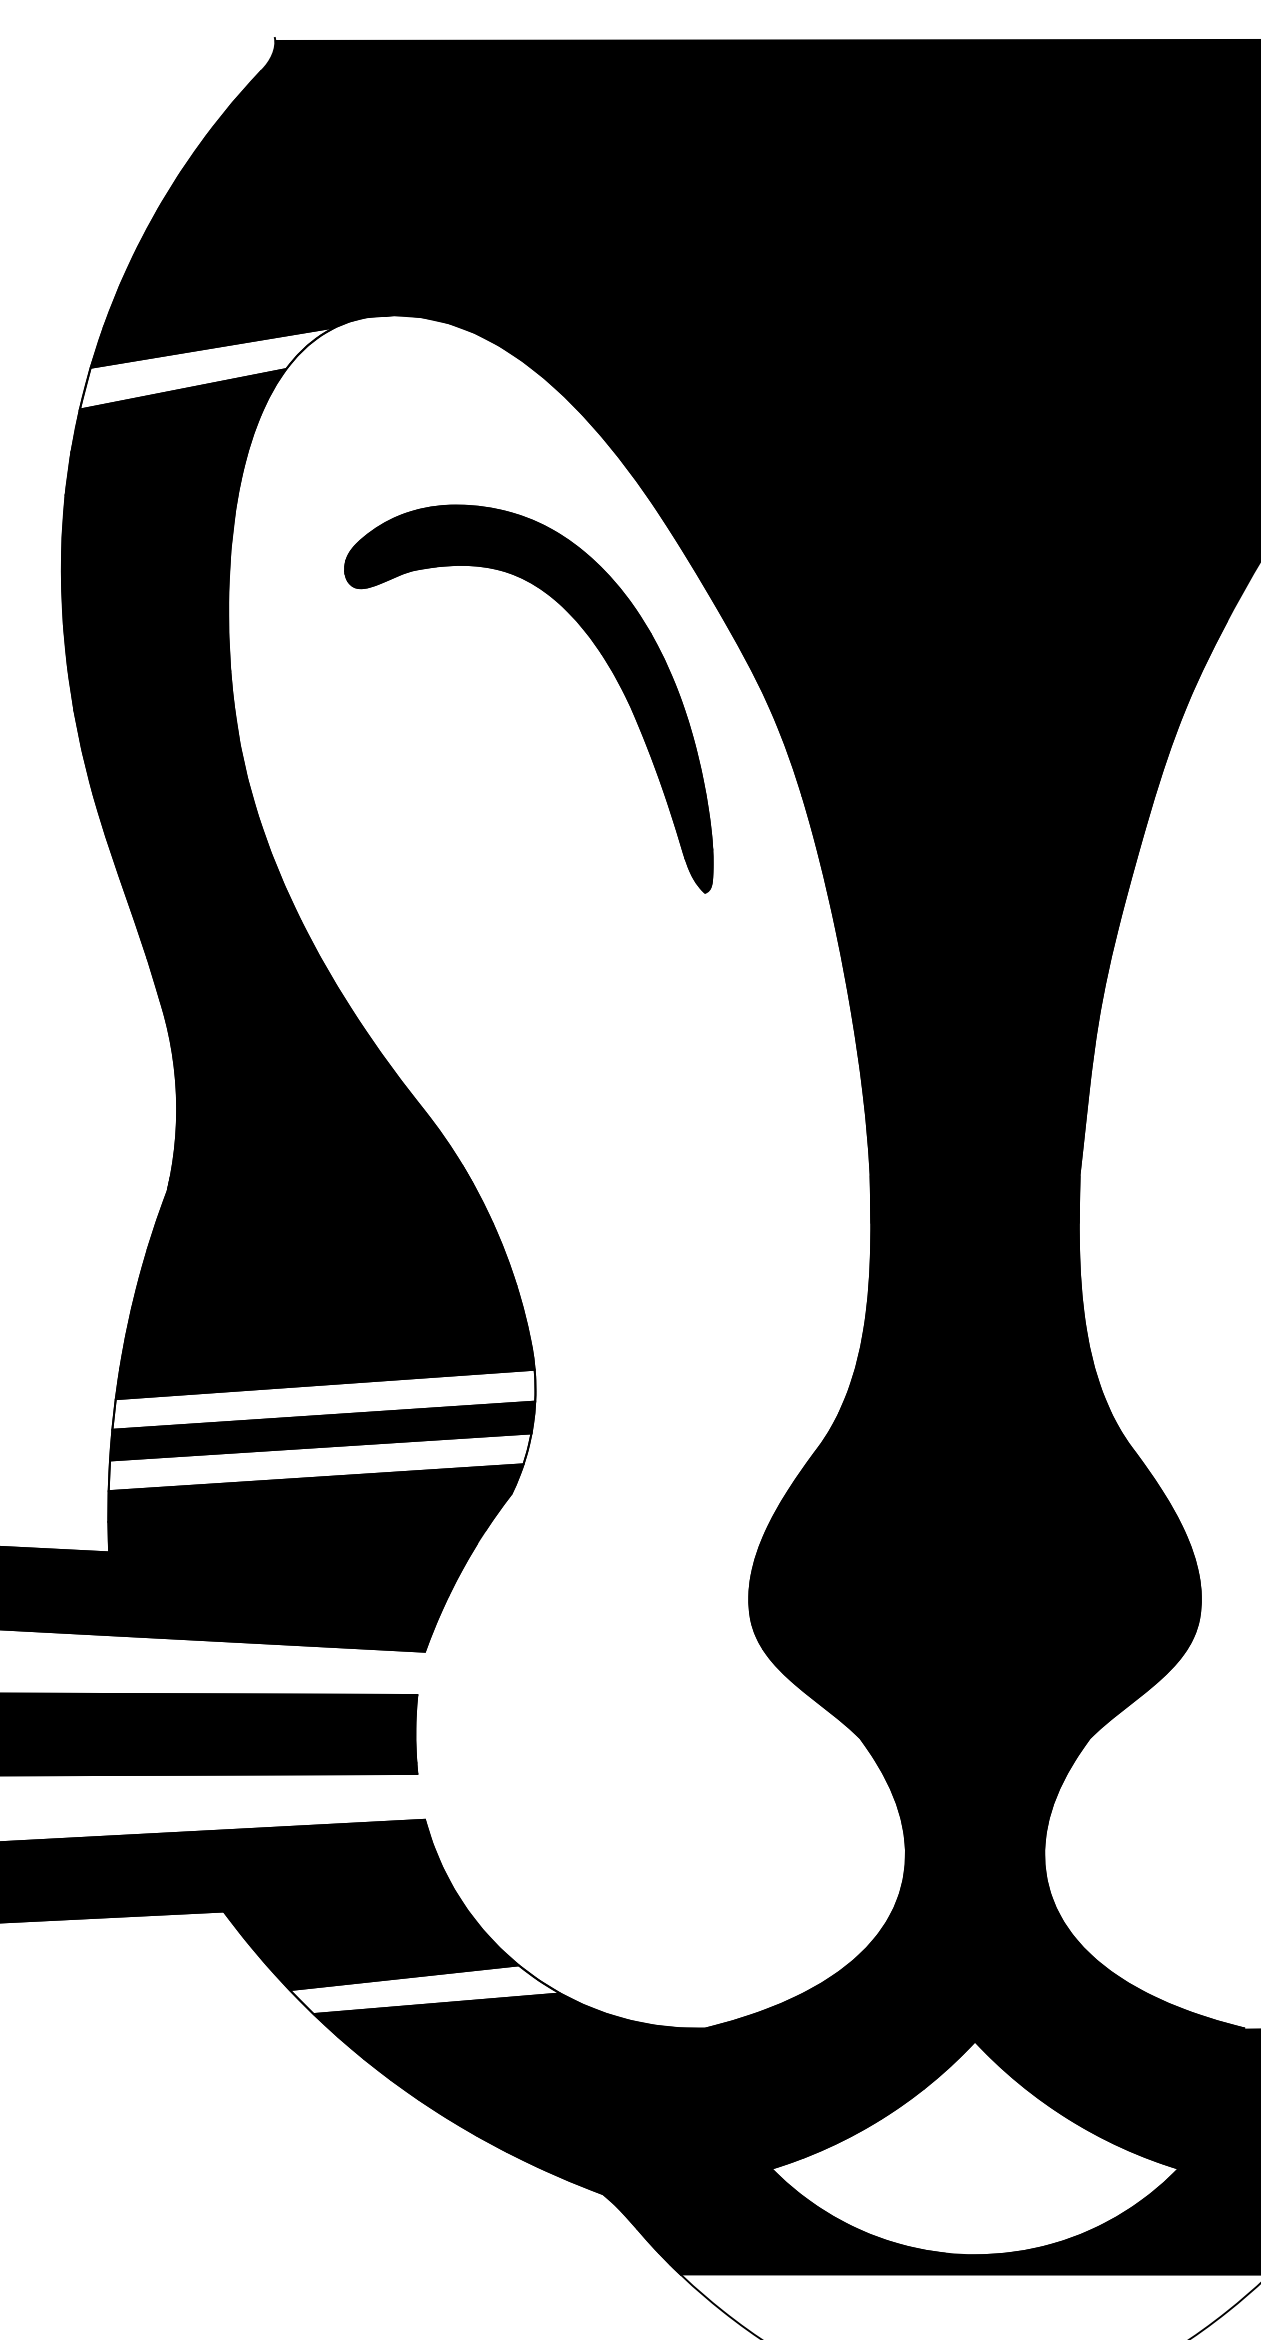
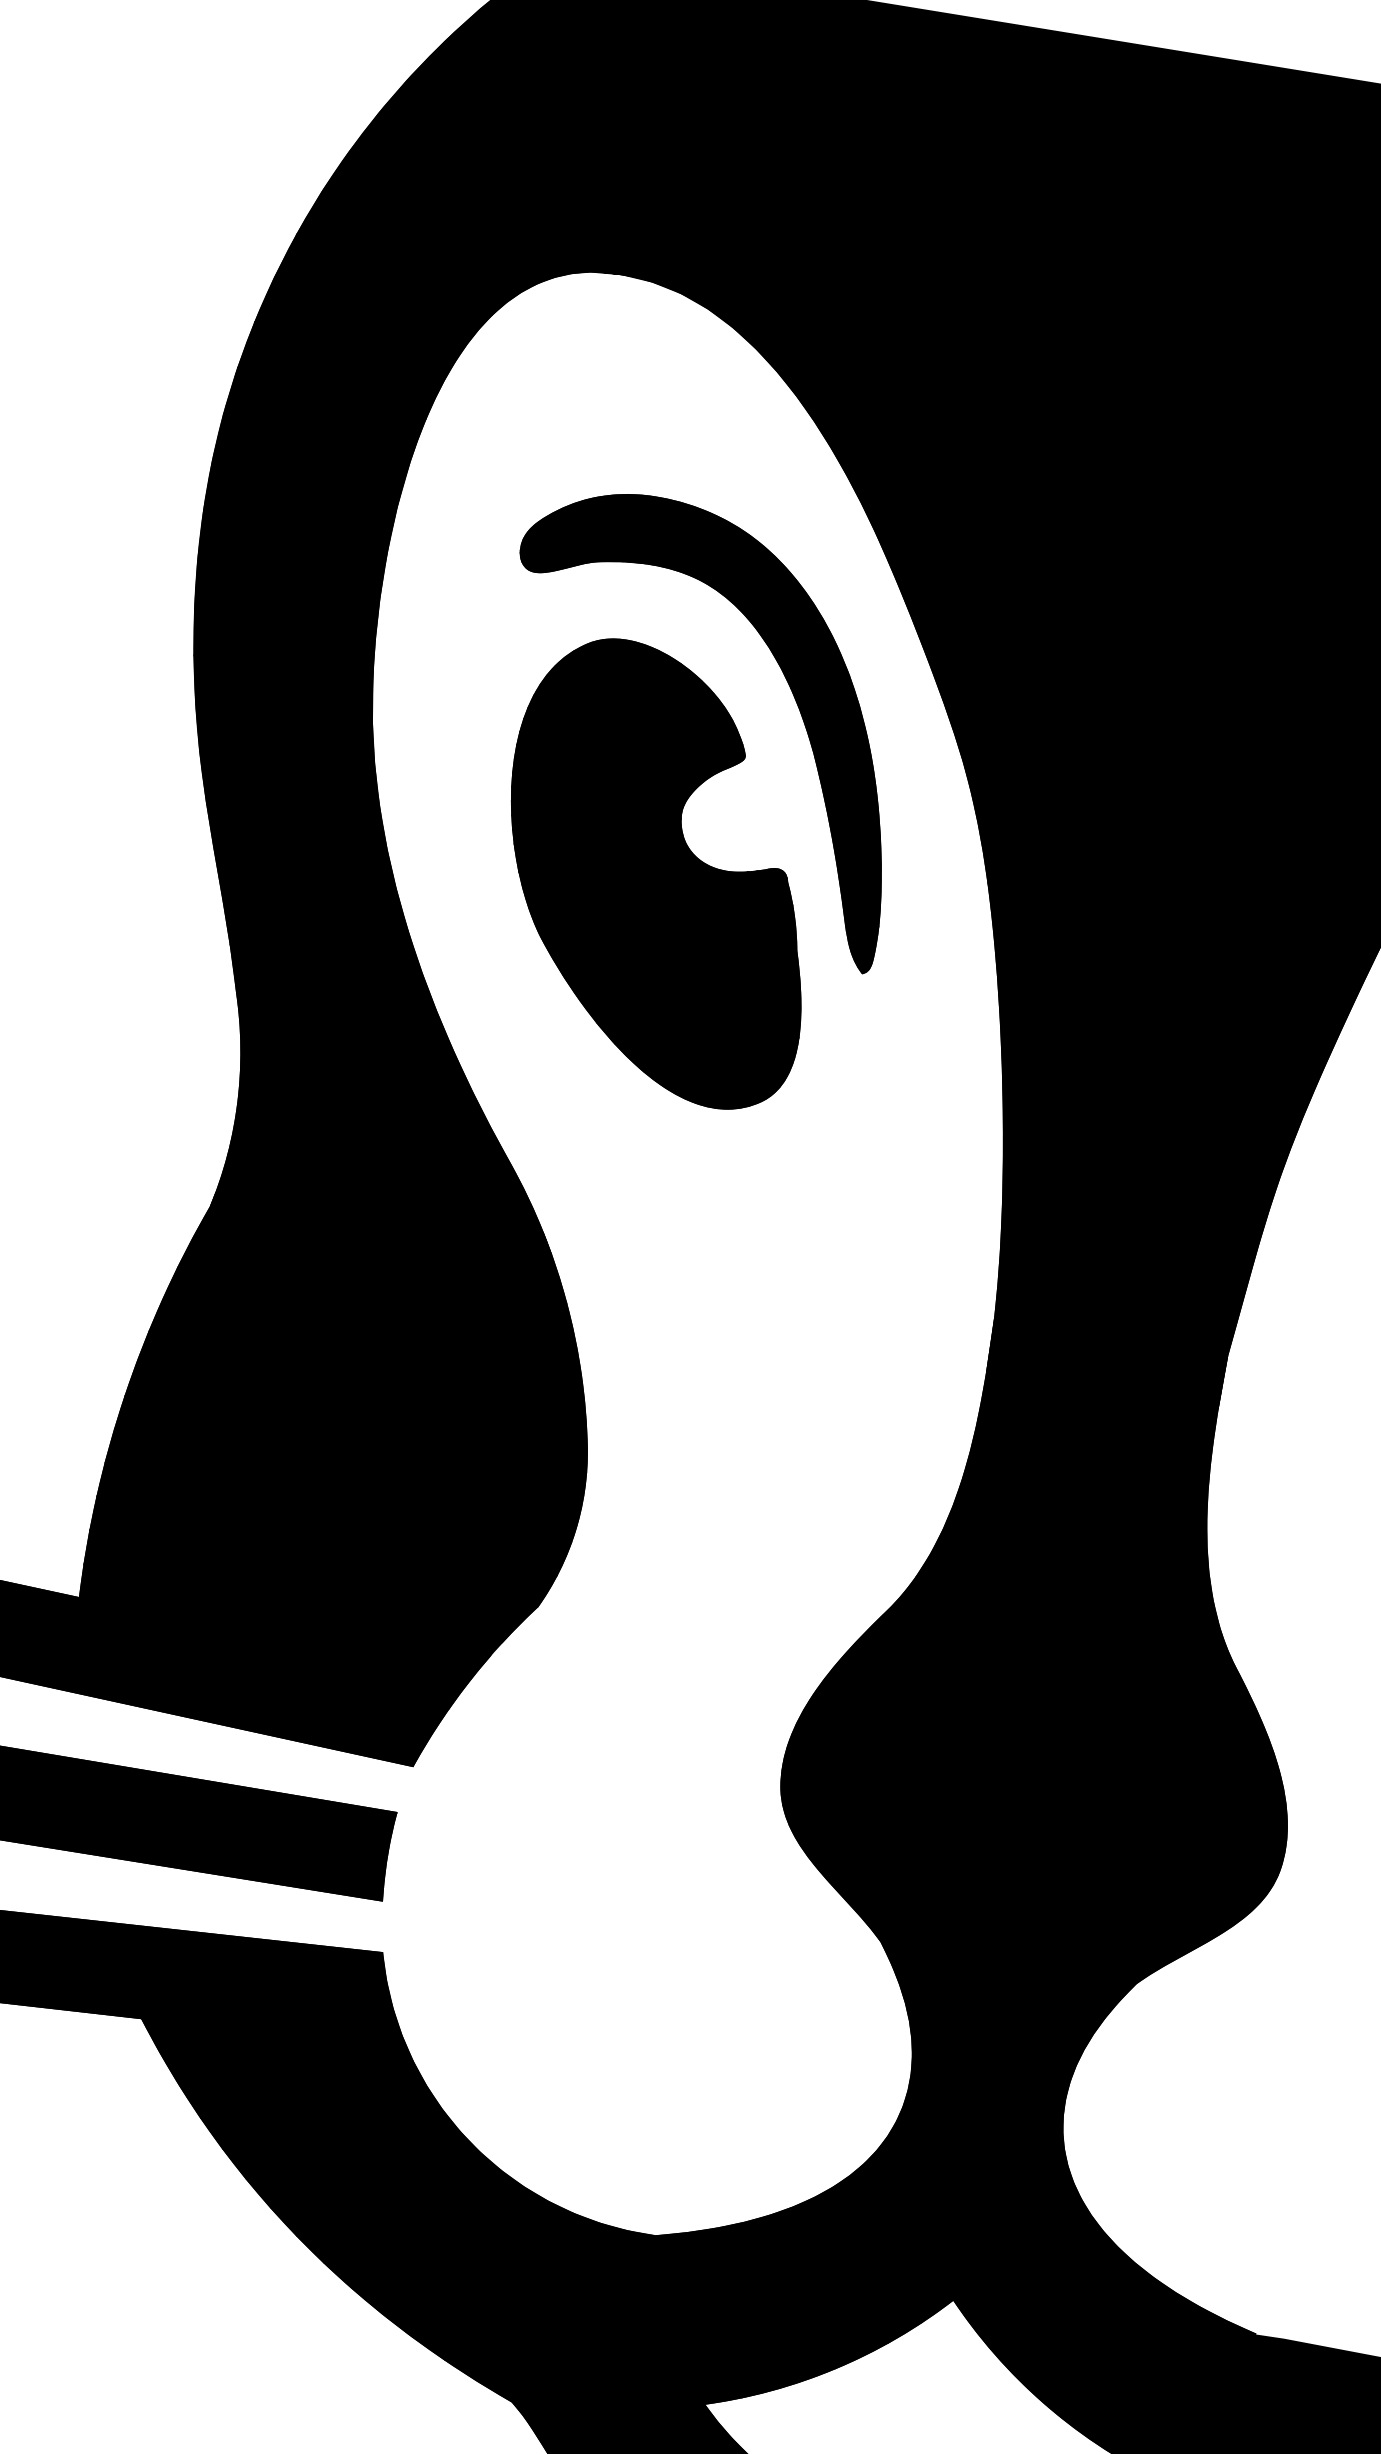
fill: (207, 368) -> (404, 299), added
part: (513, 833) -> (660, 872), added
fill: (323, 1399) -> (345, 1467), added
fill: (319, 1462) -> (330, 1536), added
fill: (424, 1989) -> (350, 2141), added

